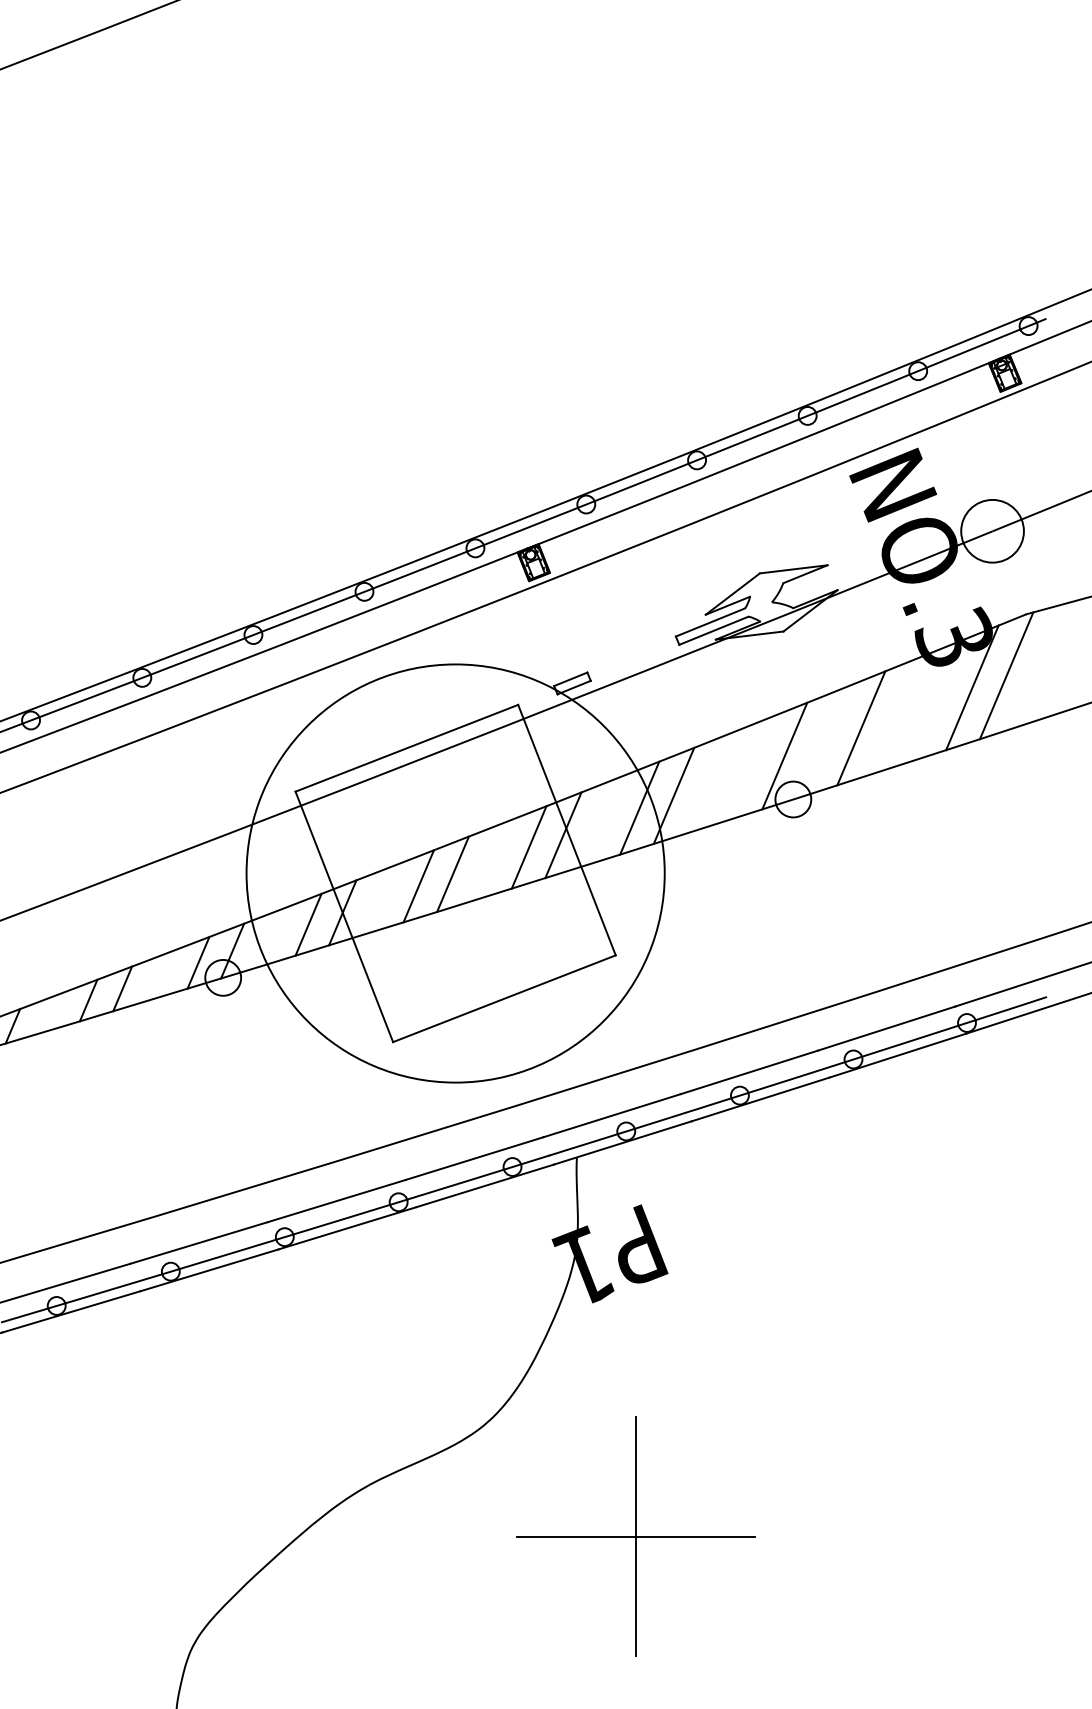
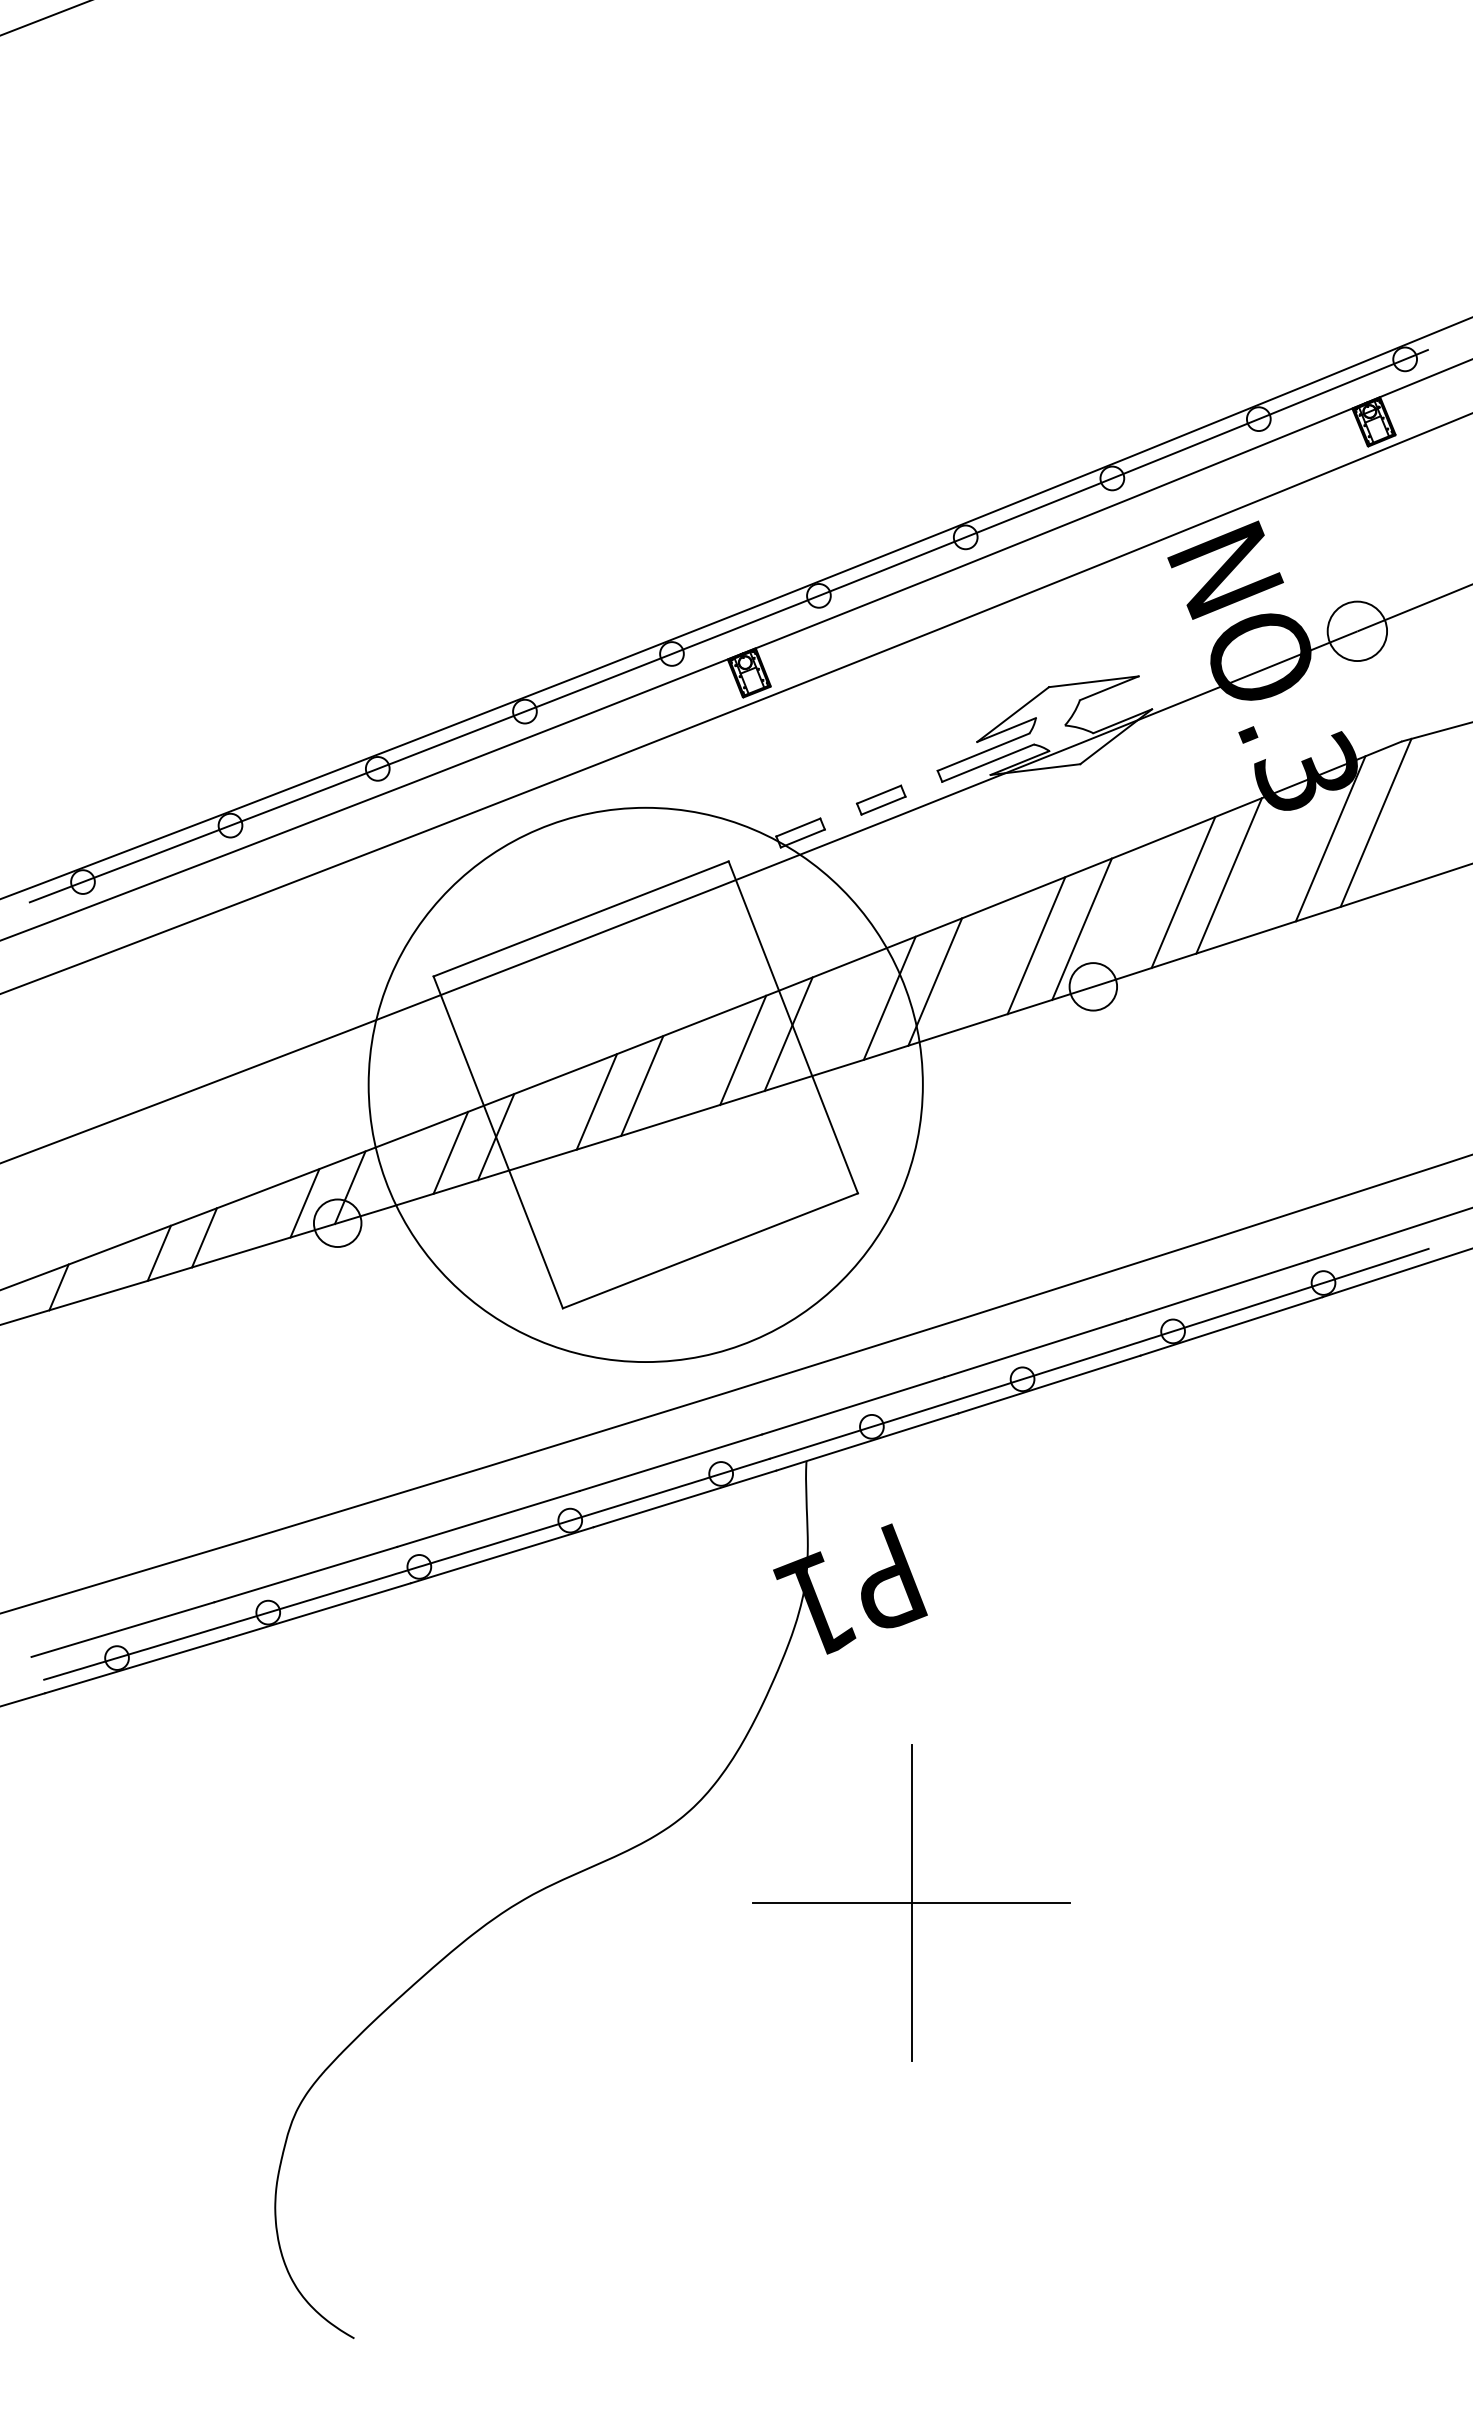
circle: (992, 531) -> (1357, 631), size x0.71
part: (632, 658) -> (880, 799), added
line: (895, 715) -> (1228, 875), added
line: (750, 768) -> (1036, 945), added
part: (635, 1536) -> (911, 1902), moved

